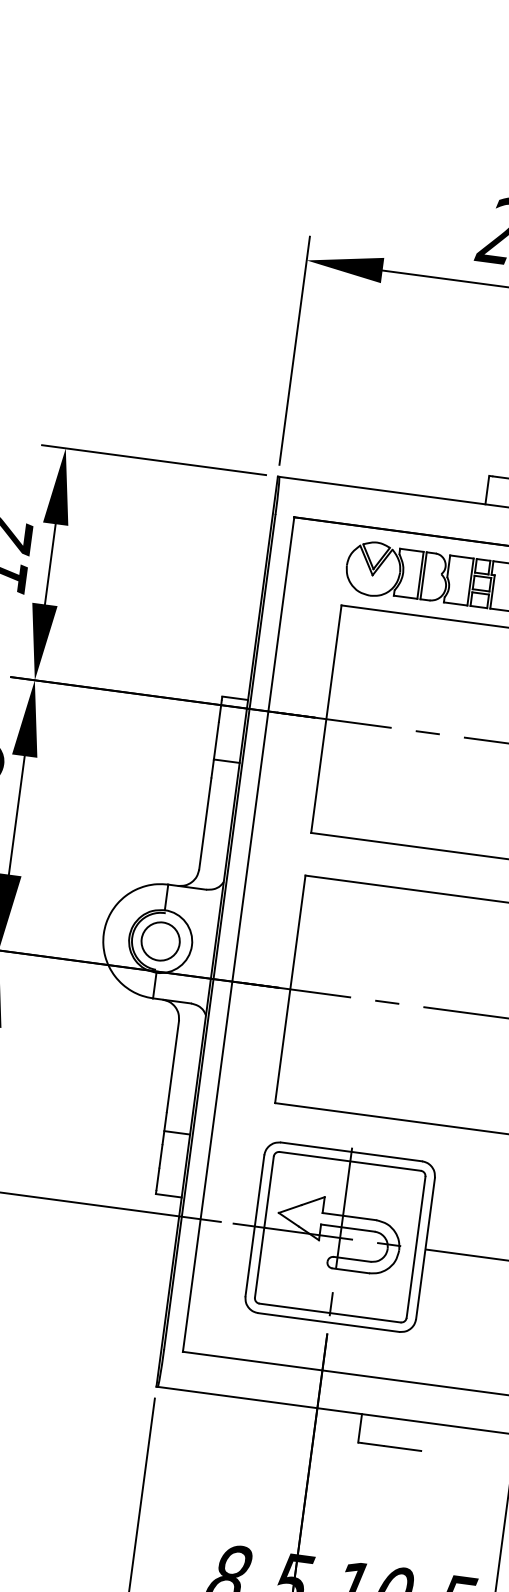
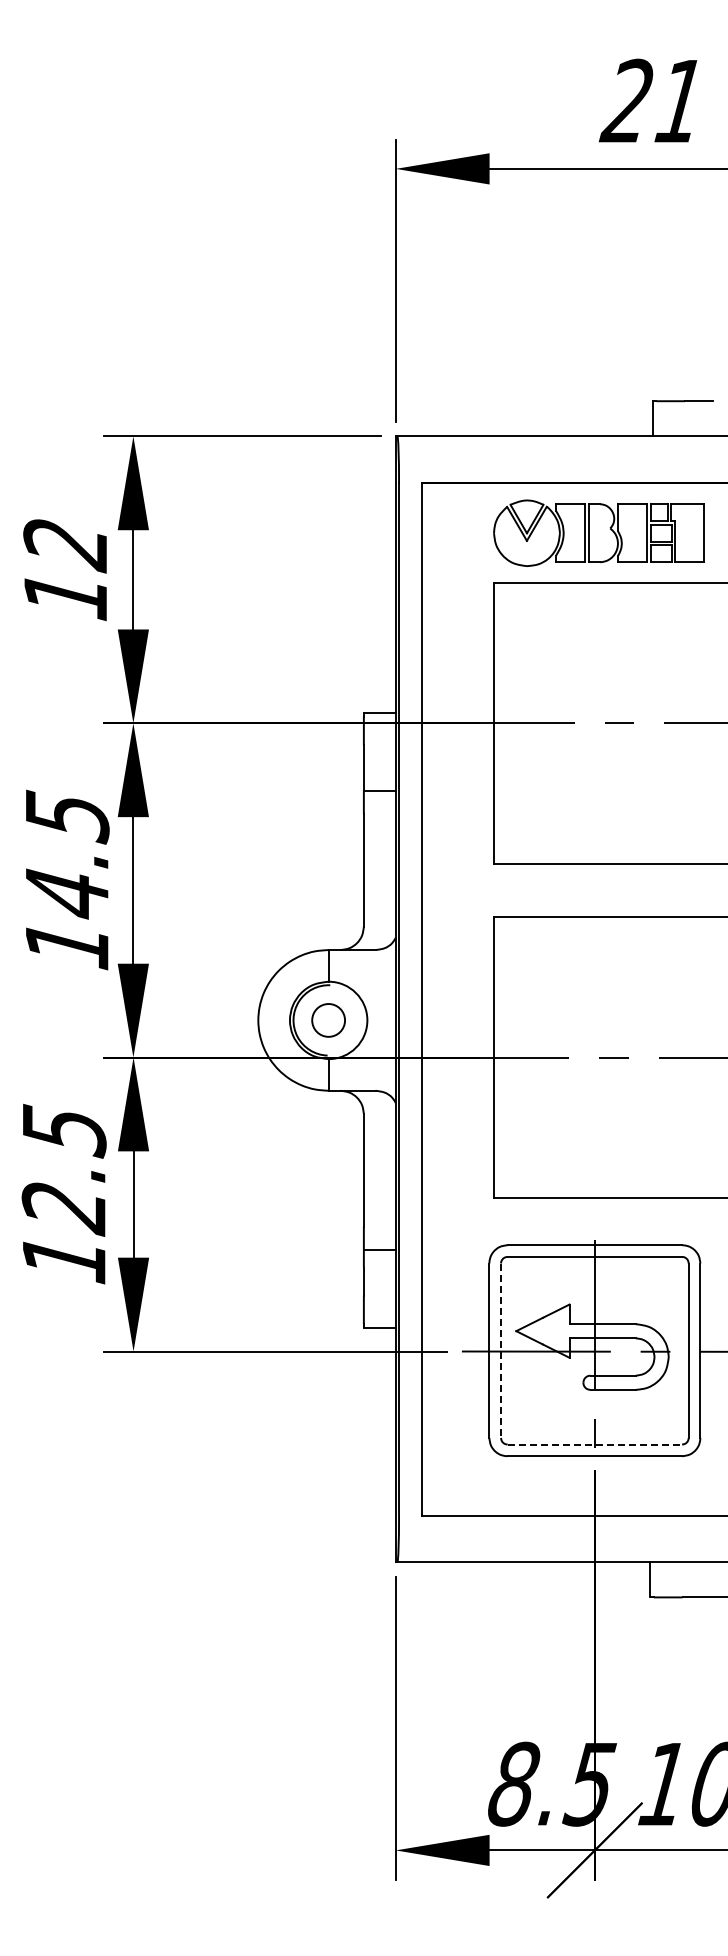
circle: (160, 941) -> (328, 1020), size x0.7
line: (264, 1227) -> (501, 1351), solid -> dashed
line: (330, 1313) -> (595, 1444), solid -> dashed

